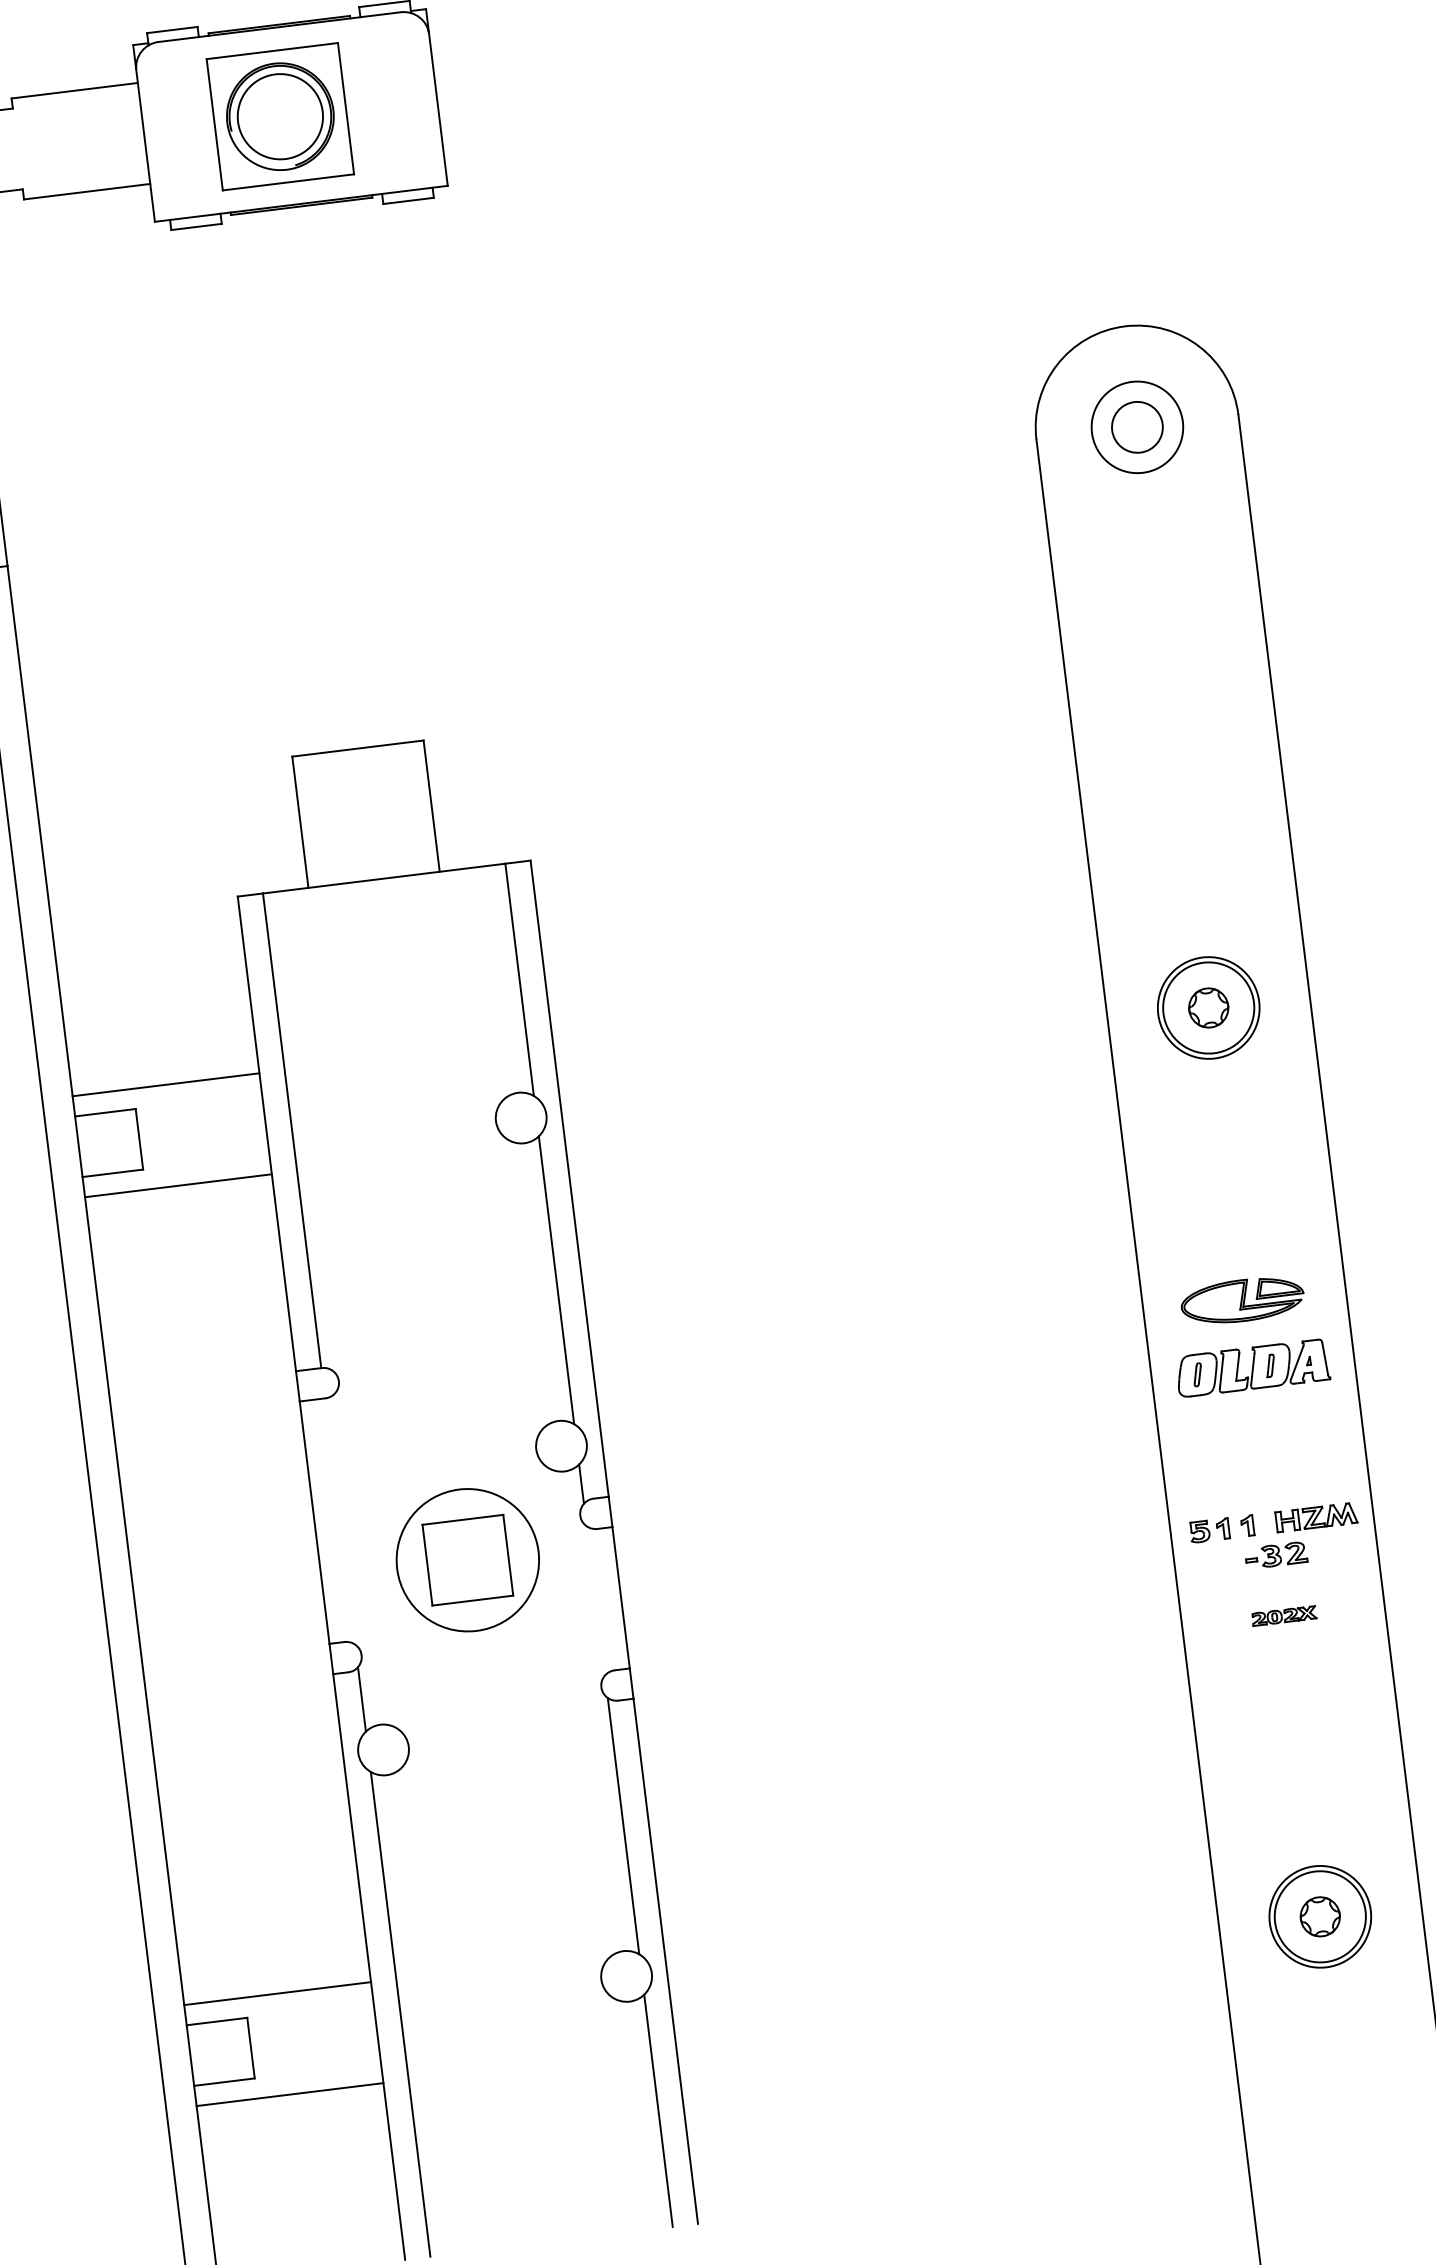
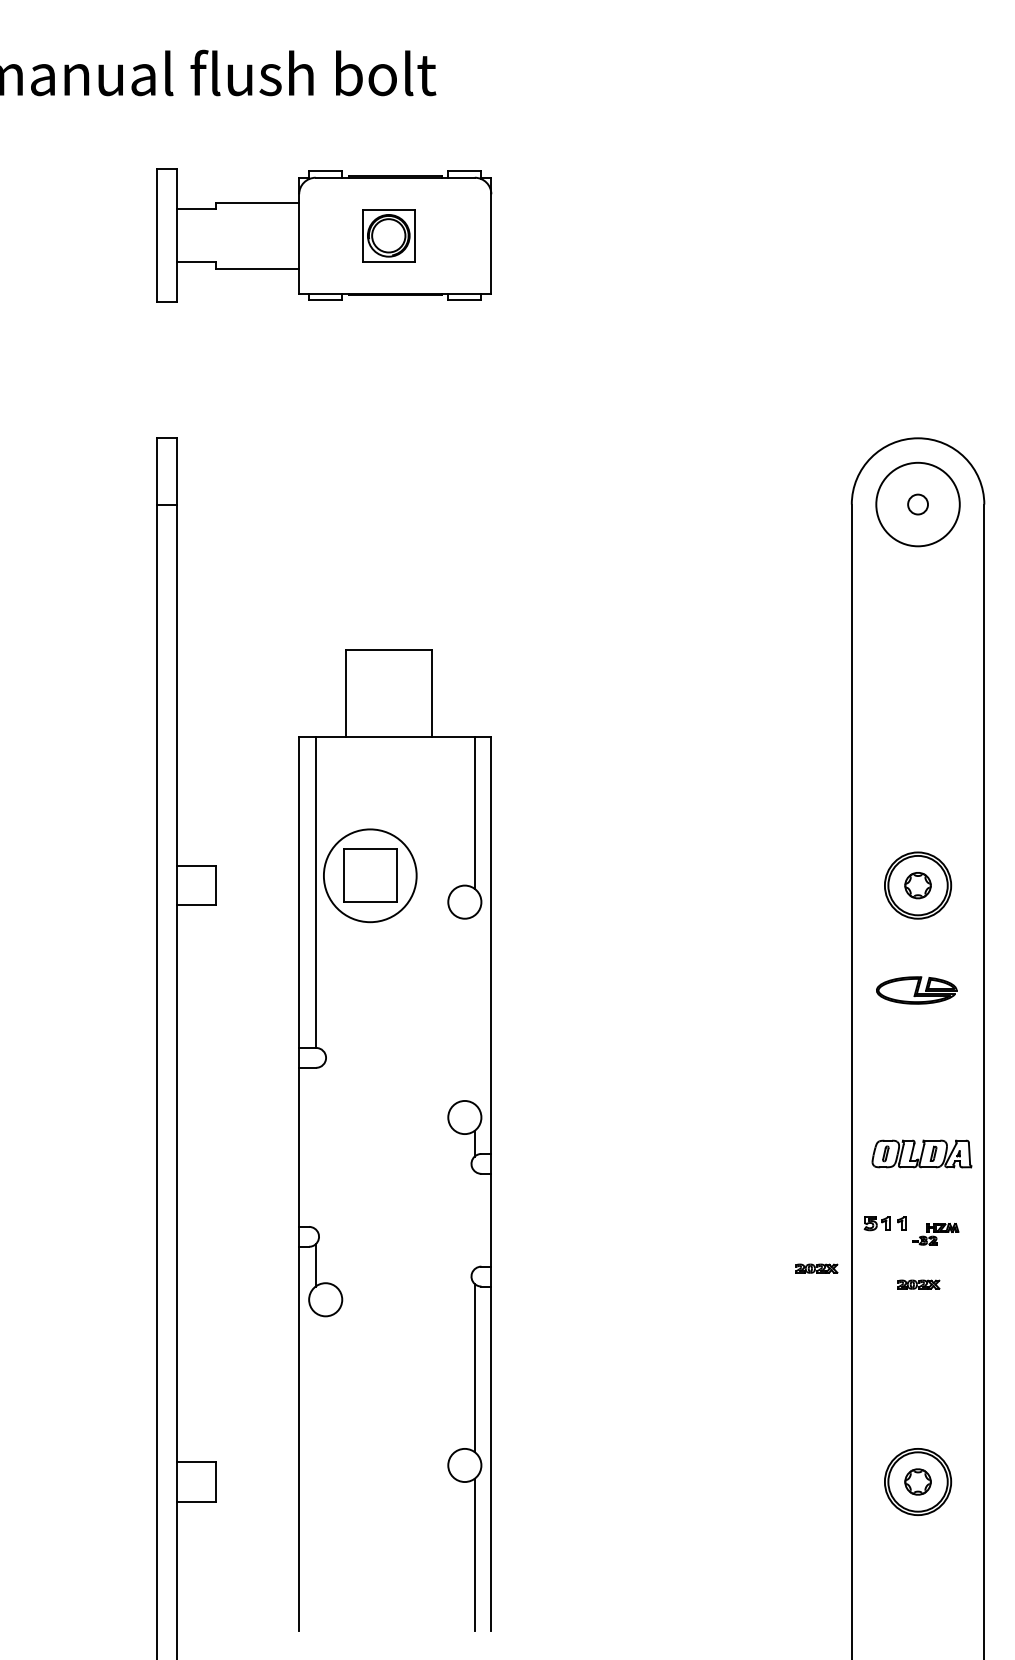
part: (280, 116) -> (388, 235), size x0.6
circle: (1136, 427) -> (917, 504), size x0.6
circle: (1136, 427) -> (917, 504), size x1.4
line: (165, 1084) -> (237, 852), removed
line: (177, 1185) -> (237, 918), removed
line: (555, 1279) -> (474, 1009), removed
part: (1242, 1300) -> (916, 990), moved
part: (1252, 1367) -> (921, 1153), moved
part: (1300, 1536) -> (935, 1234), size x0.6
part: (468, 1559) -> (370, 875), moved
part: (1125, 1610) -> (816, 1268), added
line: (276, 1993) -> (237, 1448), removed
line: (400, 2015) -> (315, 1472), removed
line: (289, 2095) -> (237, 1515), removed

